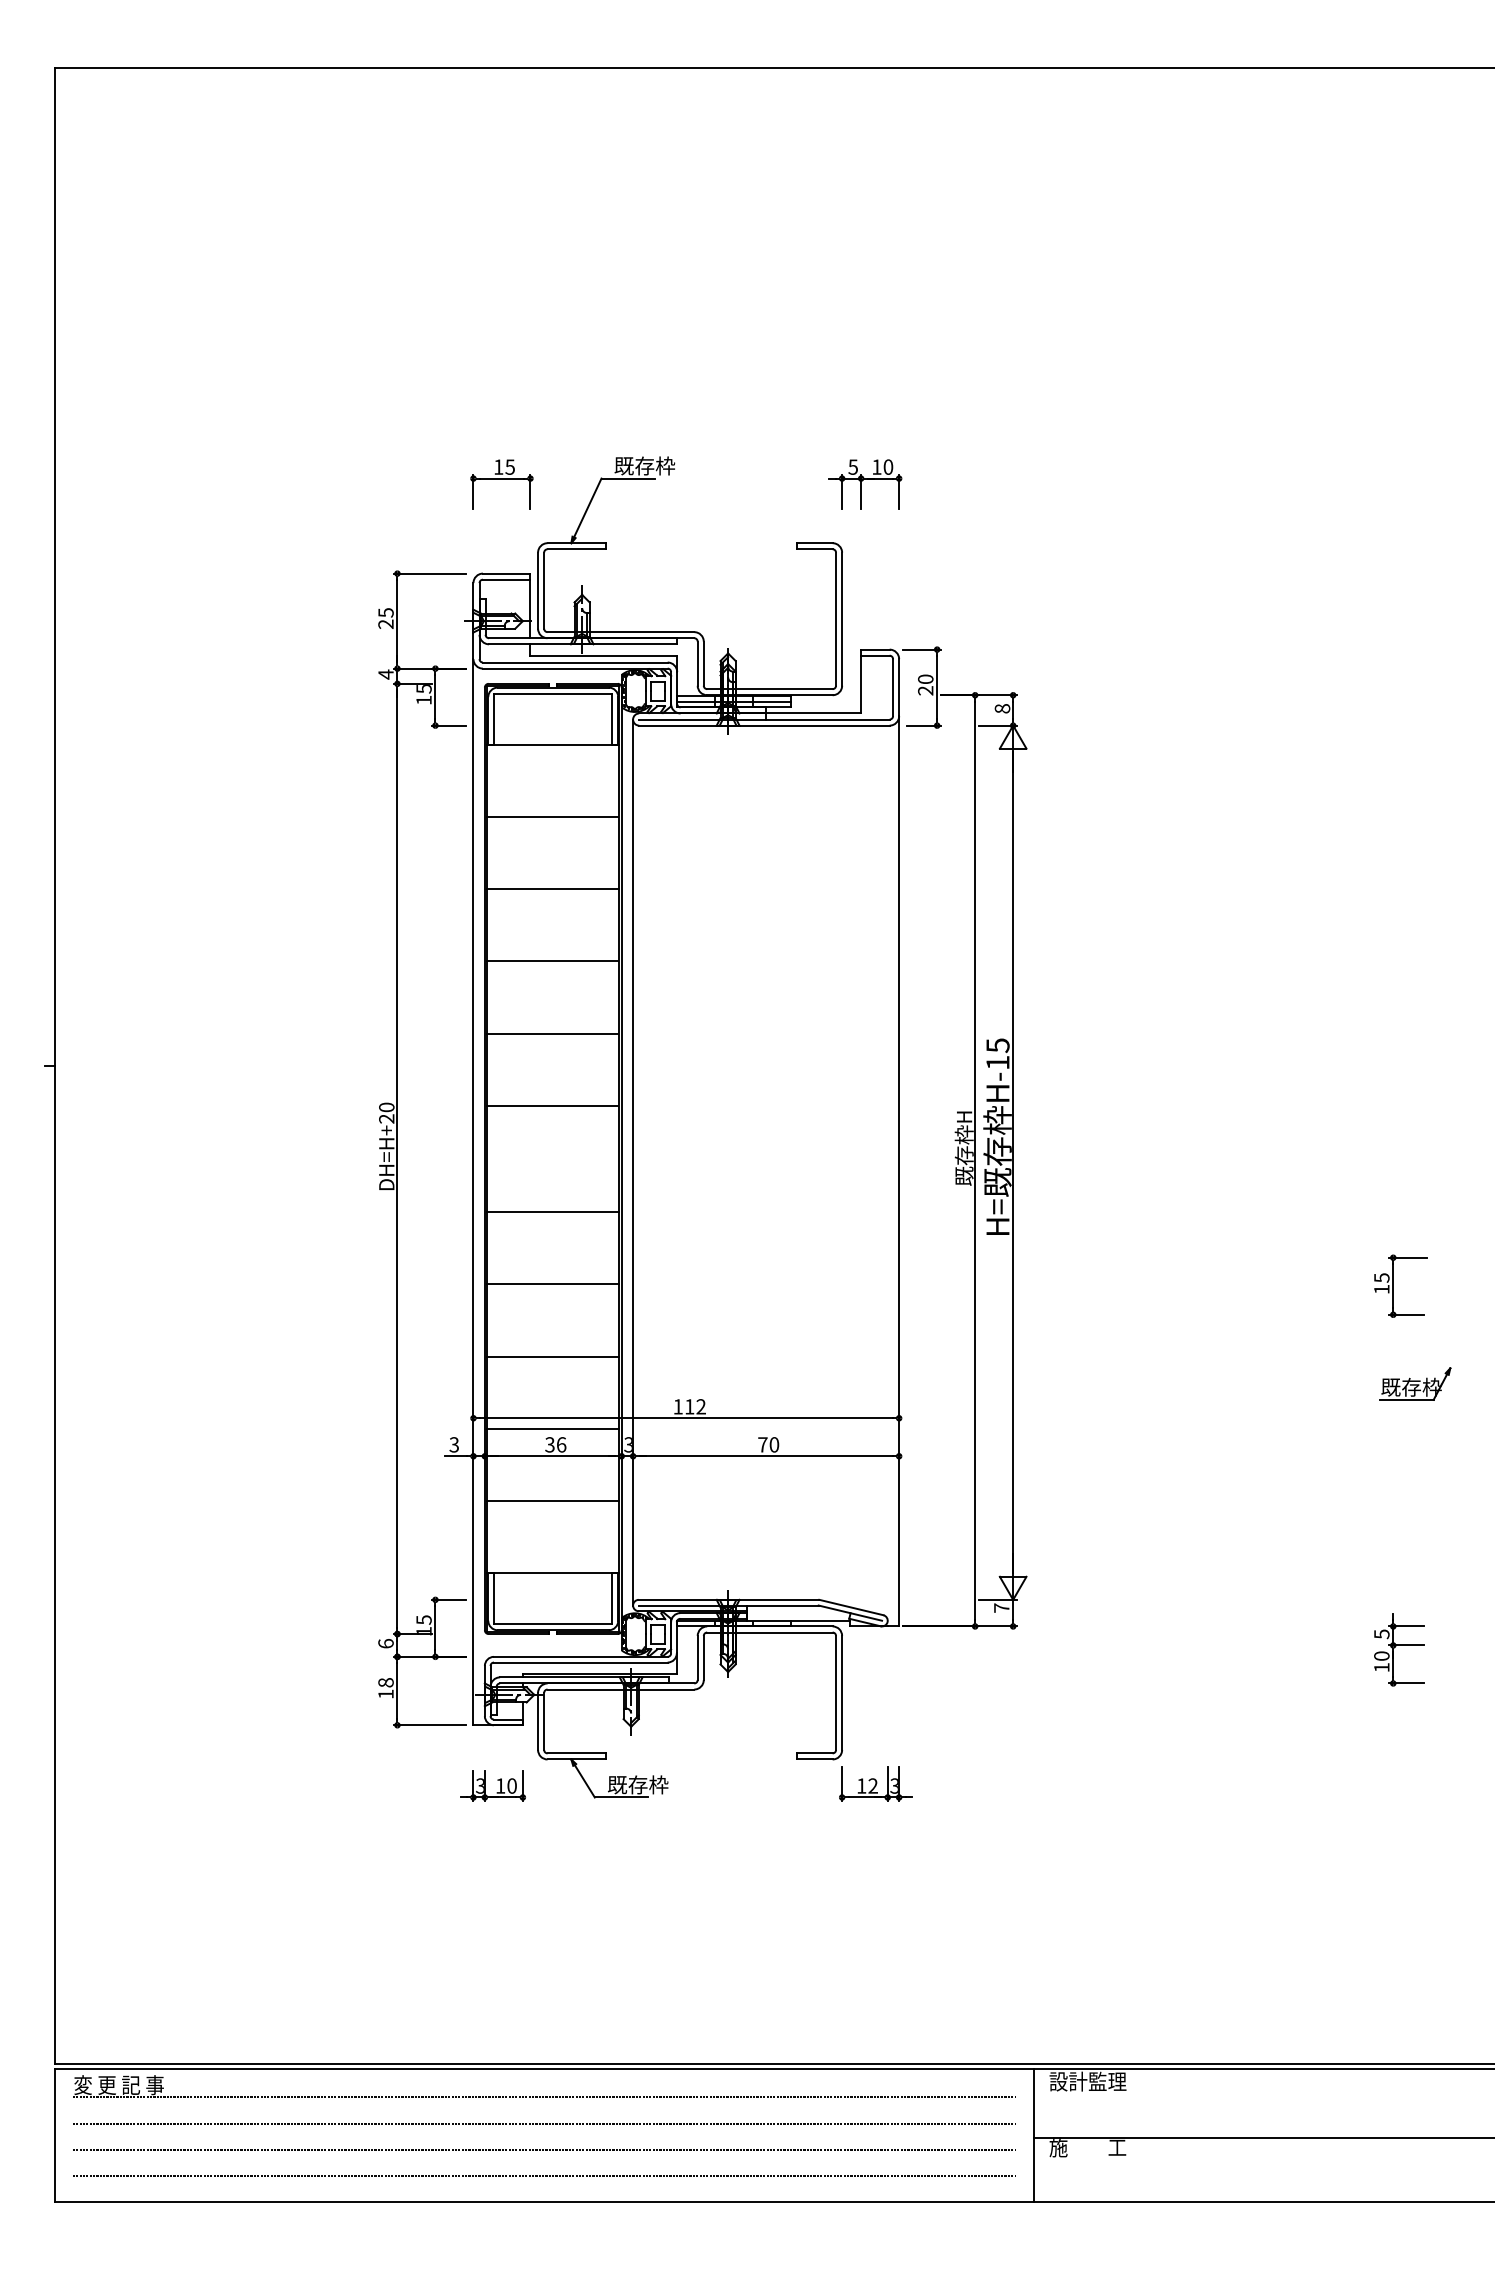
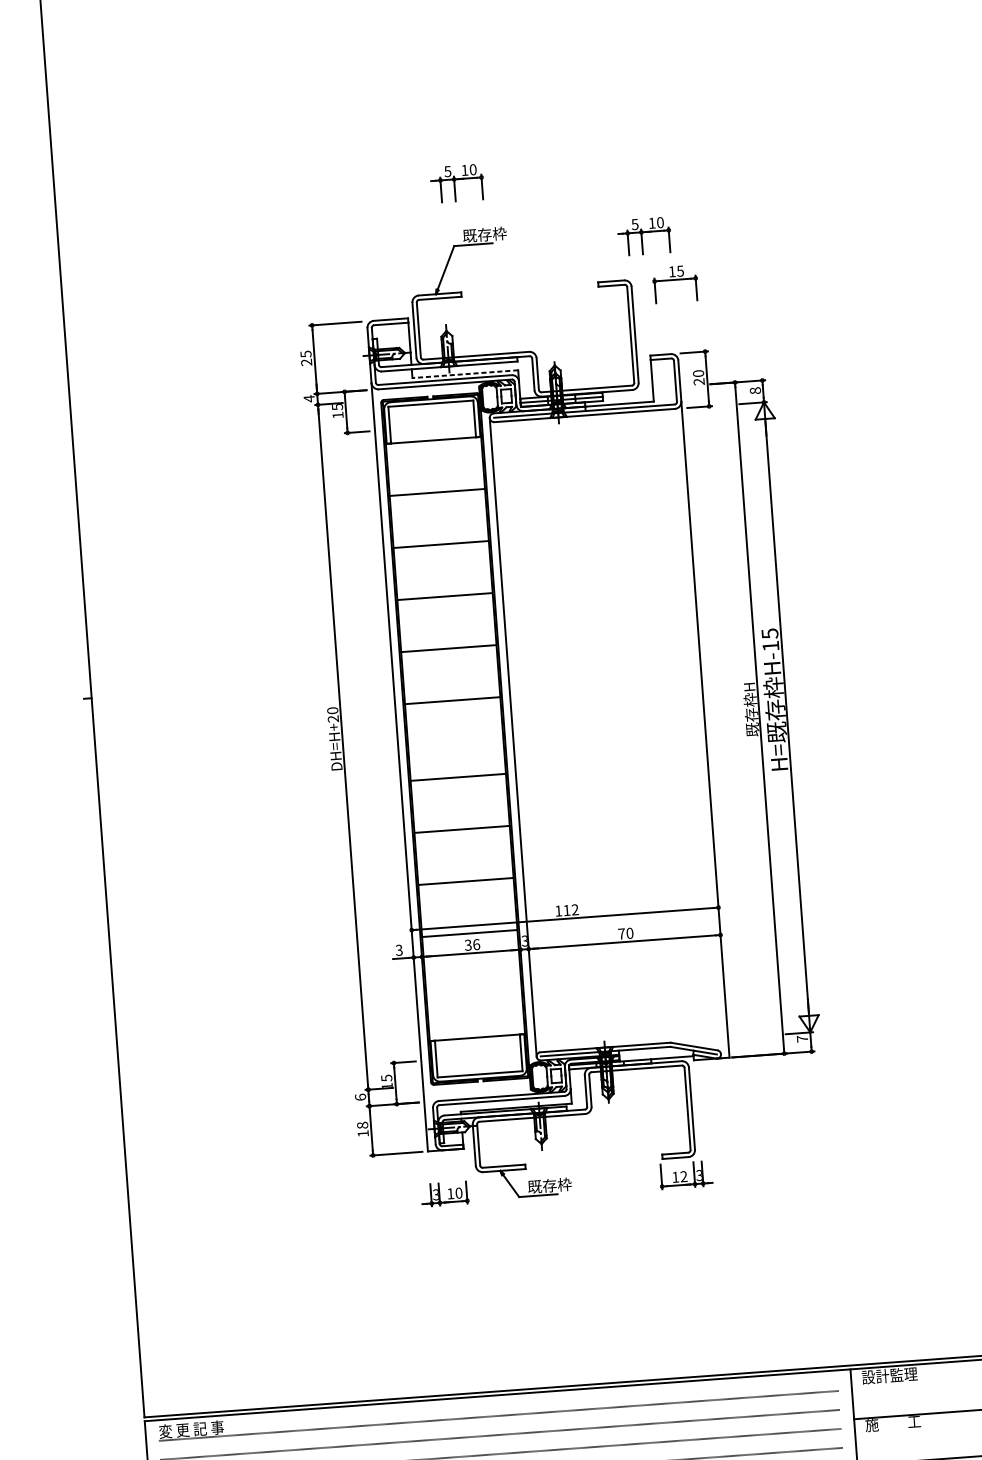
part: (612, 392) -> (457, 183), added
part: (501, 484) -> (675, 284), moved
line: (603, 656) -> (465, 374), solid -> dashed
line: (553, 1501) -> (473, 985), removed
part: (875, 1783) -> (685, 1174), moved

